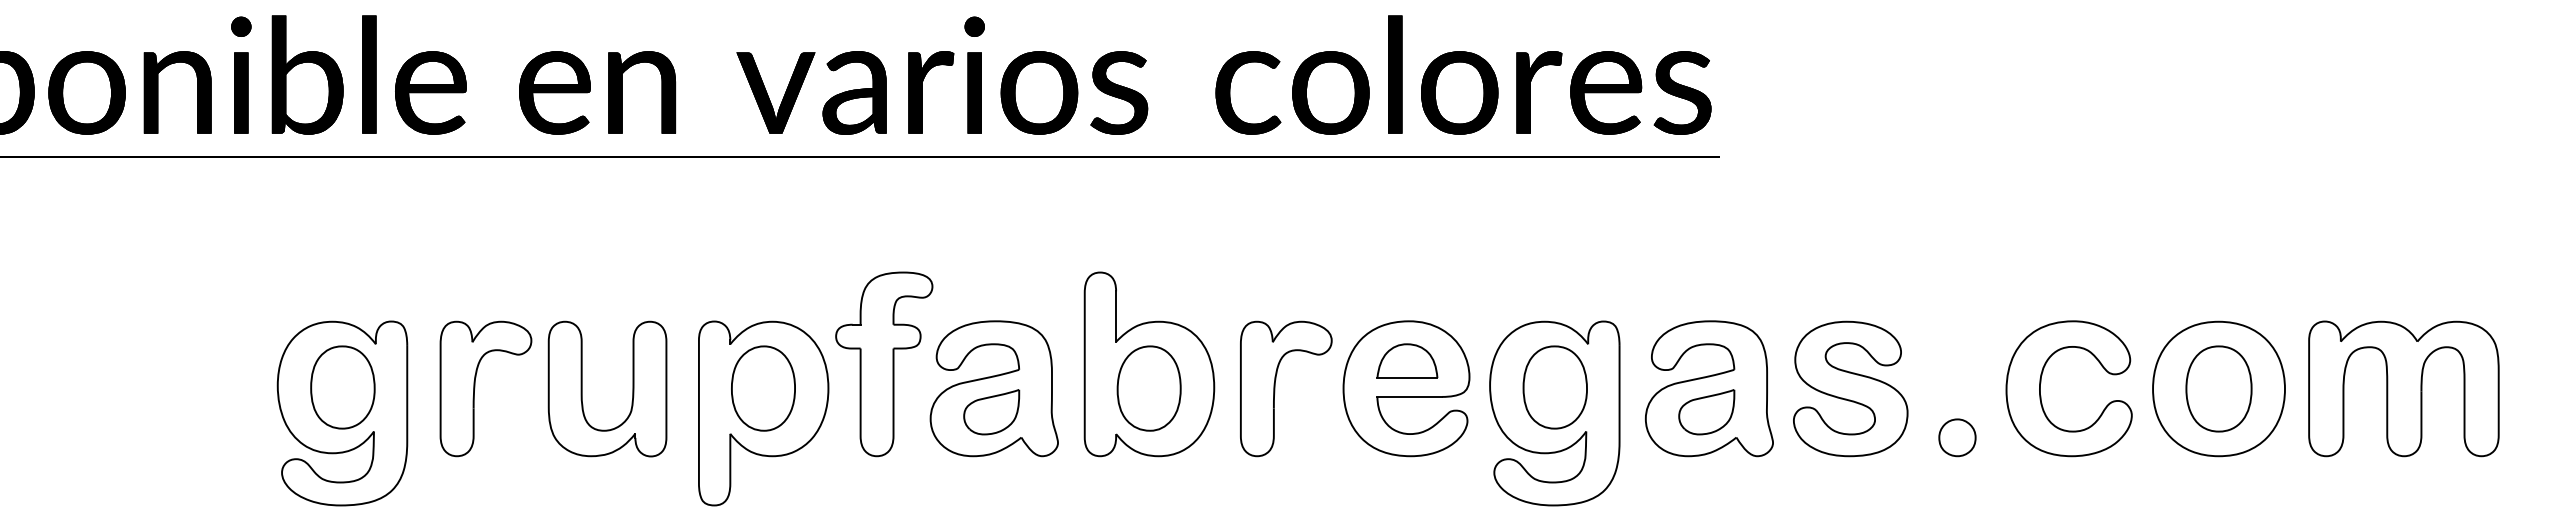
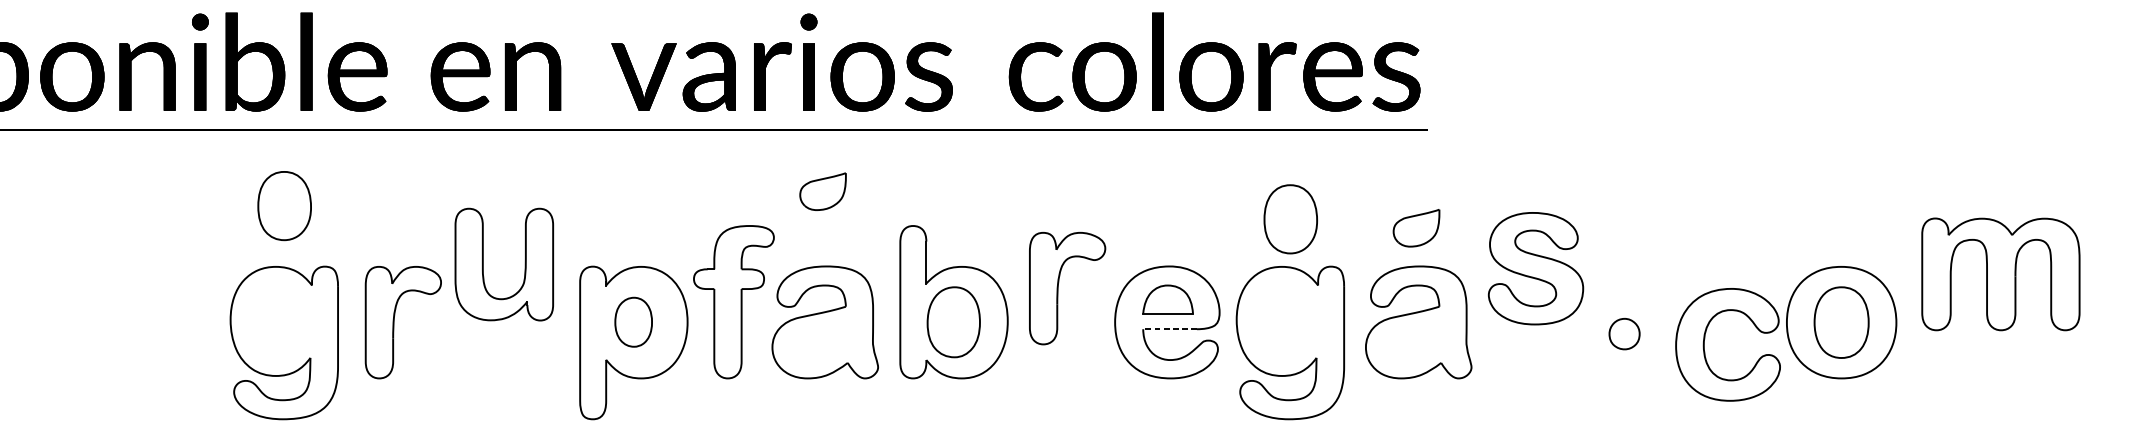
part: (2041, 383) -> (1705, 340), moved
part: (342, 387) -> (284, 206), moved
part: (1554, 387) -> (1290, 219), moved
part: (582, 388) -> (483, 264), moved
part: (763, 388) -> (633, 322), size x0.7
part: (1275, 388) -> (1058, 288), moved
part: (1850, 388) -> (1535, 268), moved
part: (2403, 388) -> (2000, 274), moved
line: (1409, 396) -> (1169, 328), solid -> dashed
part: (991, 412) -> (822, 191), moved
part: (1706, 412) -> (1416, 228), moved
part: (1957, 437) -> (1624, 333), moved

